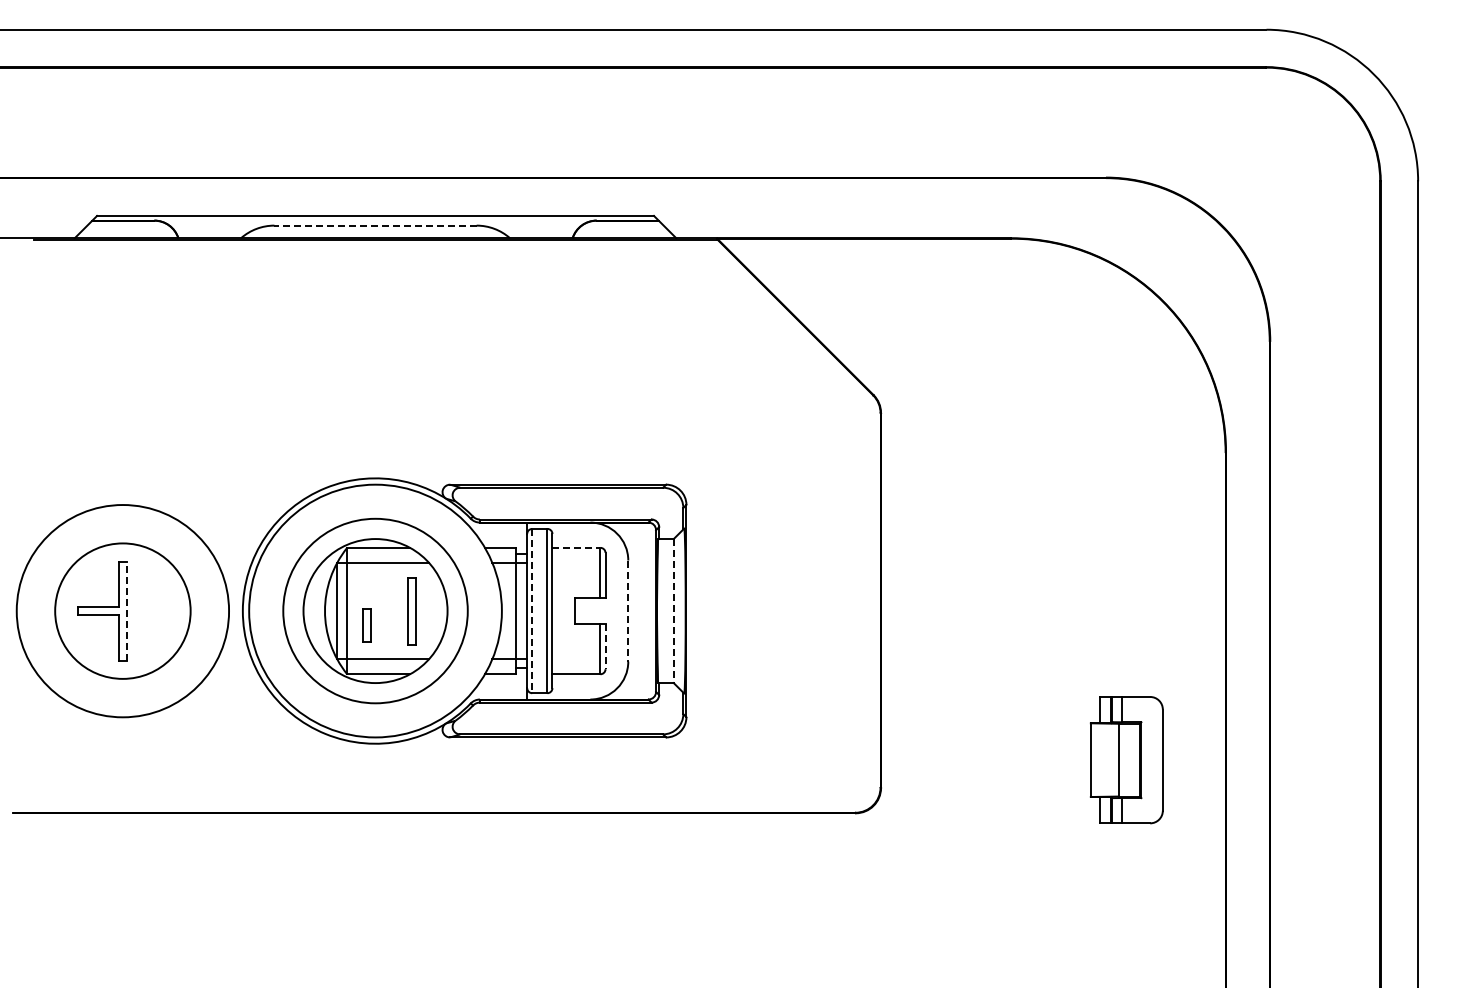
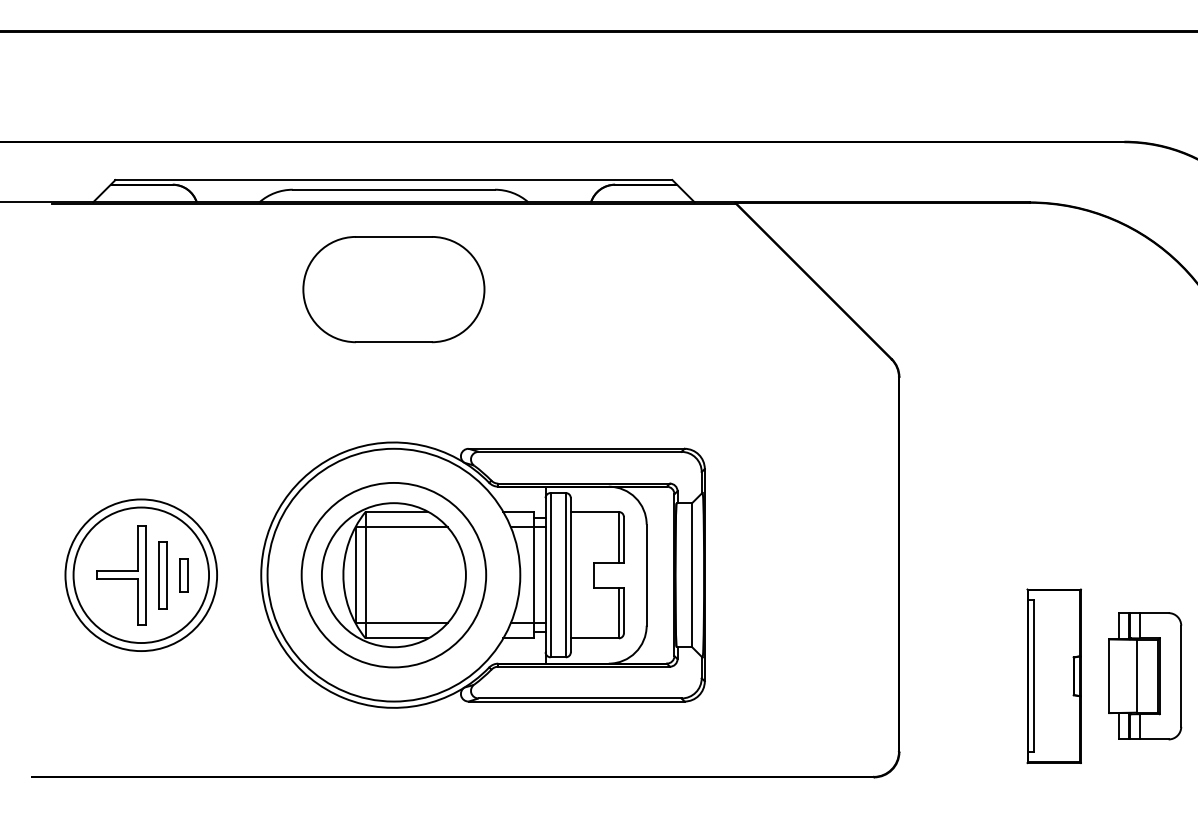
line: (375, 225) -> (393, 189), dashed -> solid
part: (375, 324) -> (393, 288), added
line: (576, 547) -> (594, 511), dashed -> solid
circle: (122, 610) -> (140, 574), size x0.71
line: (127, 610) -> (145, 574), dashed -> solid
part: (411, 611) -> (161, 575), moved
line: (532, 611) -> (550, 575), dashed -> solid
line: (628, 611) -> (646, 575), dashed -> solid
line: (673, 611) -> (691, 575), dashed -> solid
part: (366, 625) -> (182, 575), moved
line: (605, 646) -> (623, 610), dashed -> solid
part: (1035, 711) -> (1053, 675), added
part: (1126, 760) -> (1144, 676), moved

